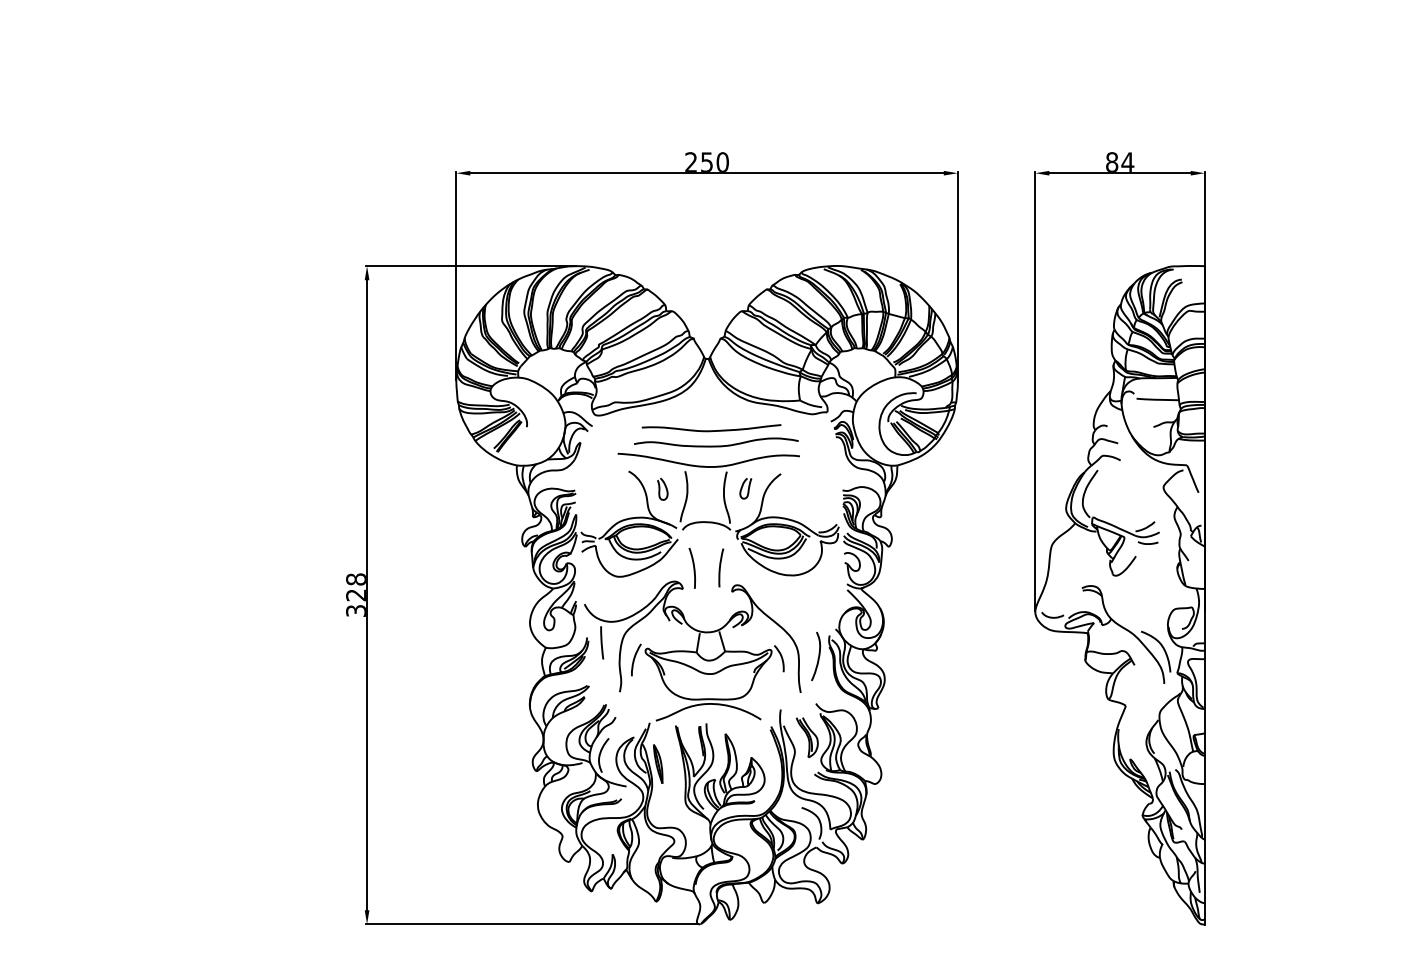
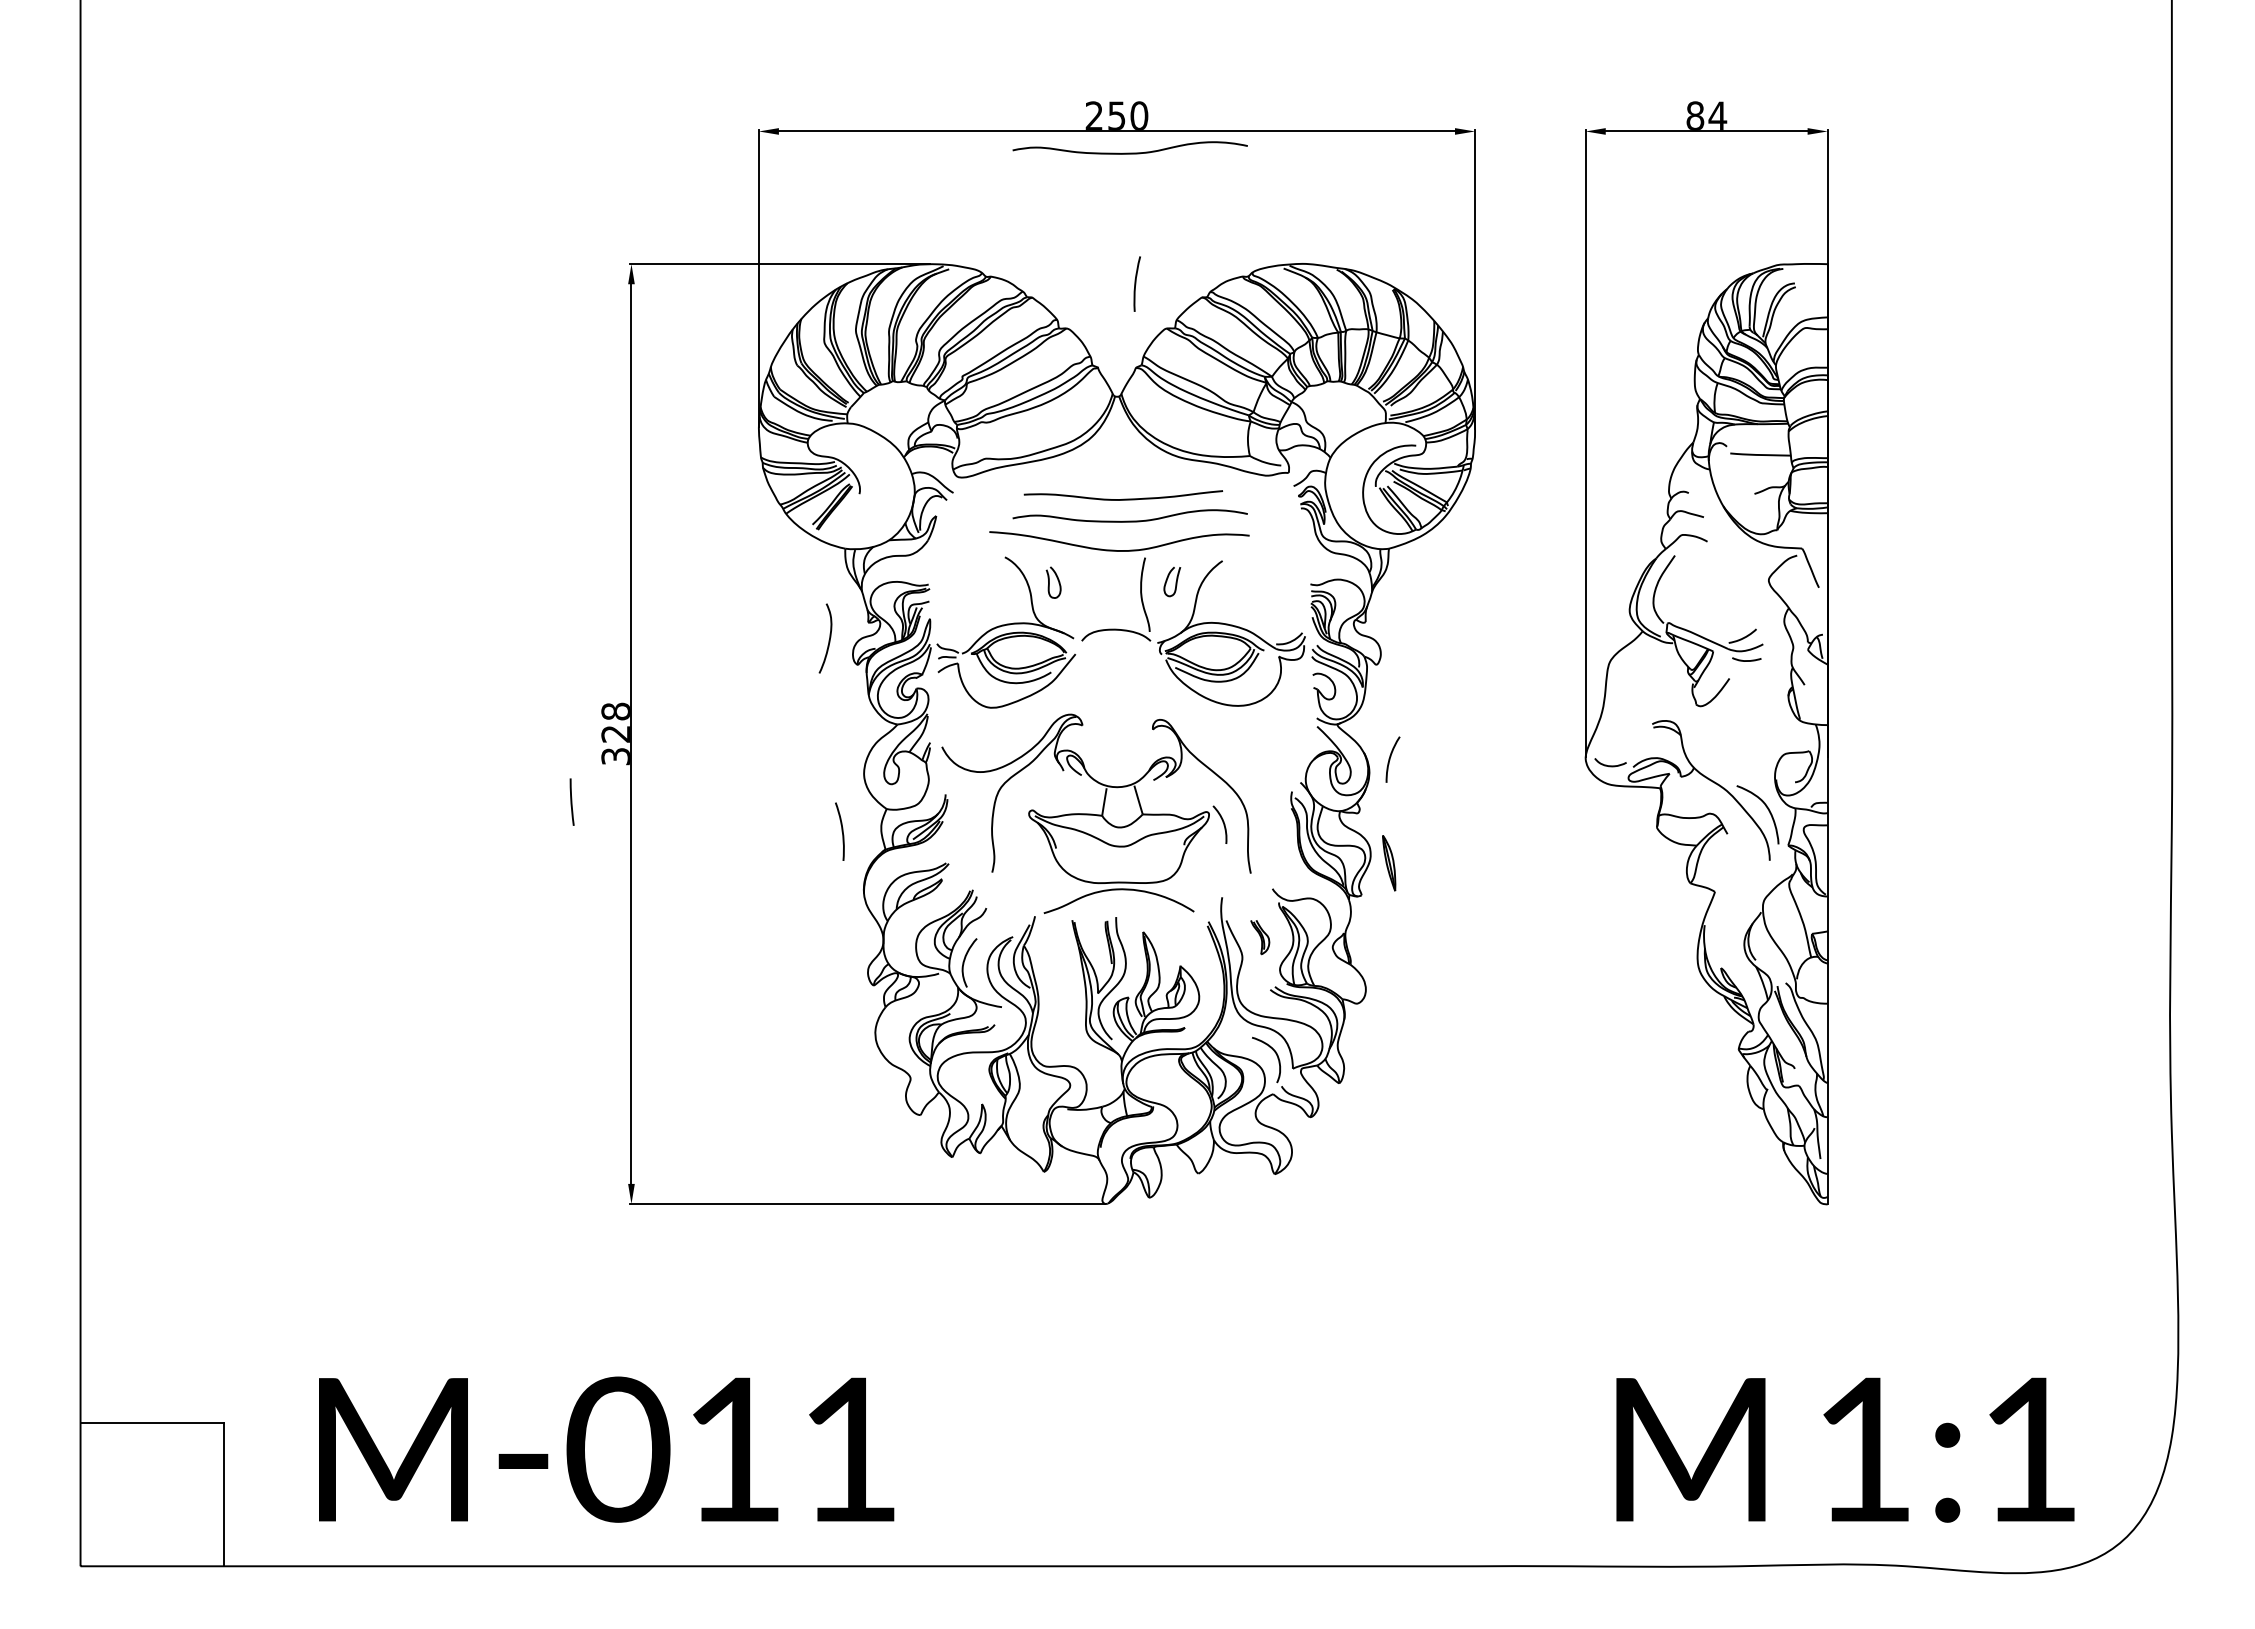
curve: (715, 187) -> (1129, 152), added
curve: (686, 496) -> (1087, 593), removed
curve: (720, 567) -> (1136, 283), moved
curve: (693, 568) -> (841, 831), moved
line: (601, 642) -> (571, 801), moved
curve: (818, 657) -> (828, 640), moved
curve: (634, 659) -> (1390, 759), moved
part: (807, 737) -> (1260, 937), size x0.6
part: (658, 764) -> (1389, 863), moved

